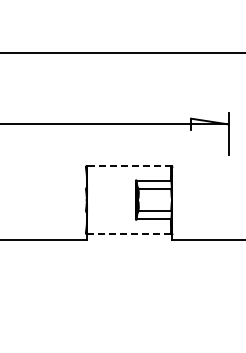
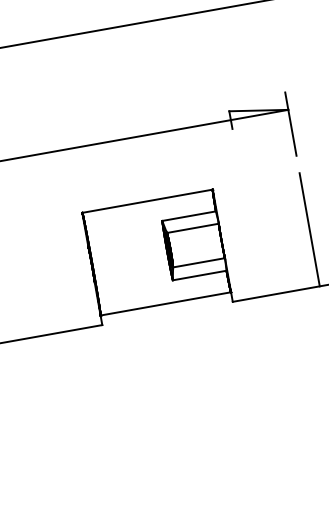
line: (129, 166) -> (148, 201), dashed -> solid
line: (228, 202) -> (309, 229), added
line: (129, 233) -> (166, 303), dashed -> solid

